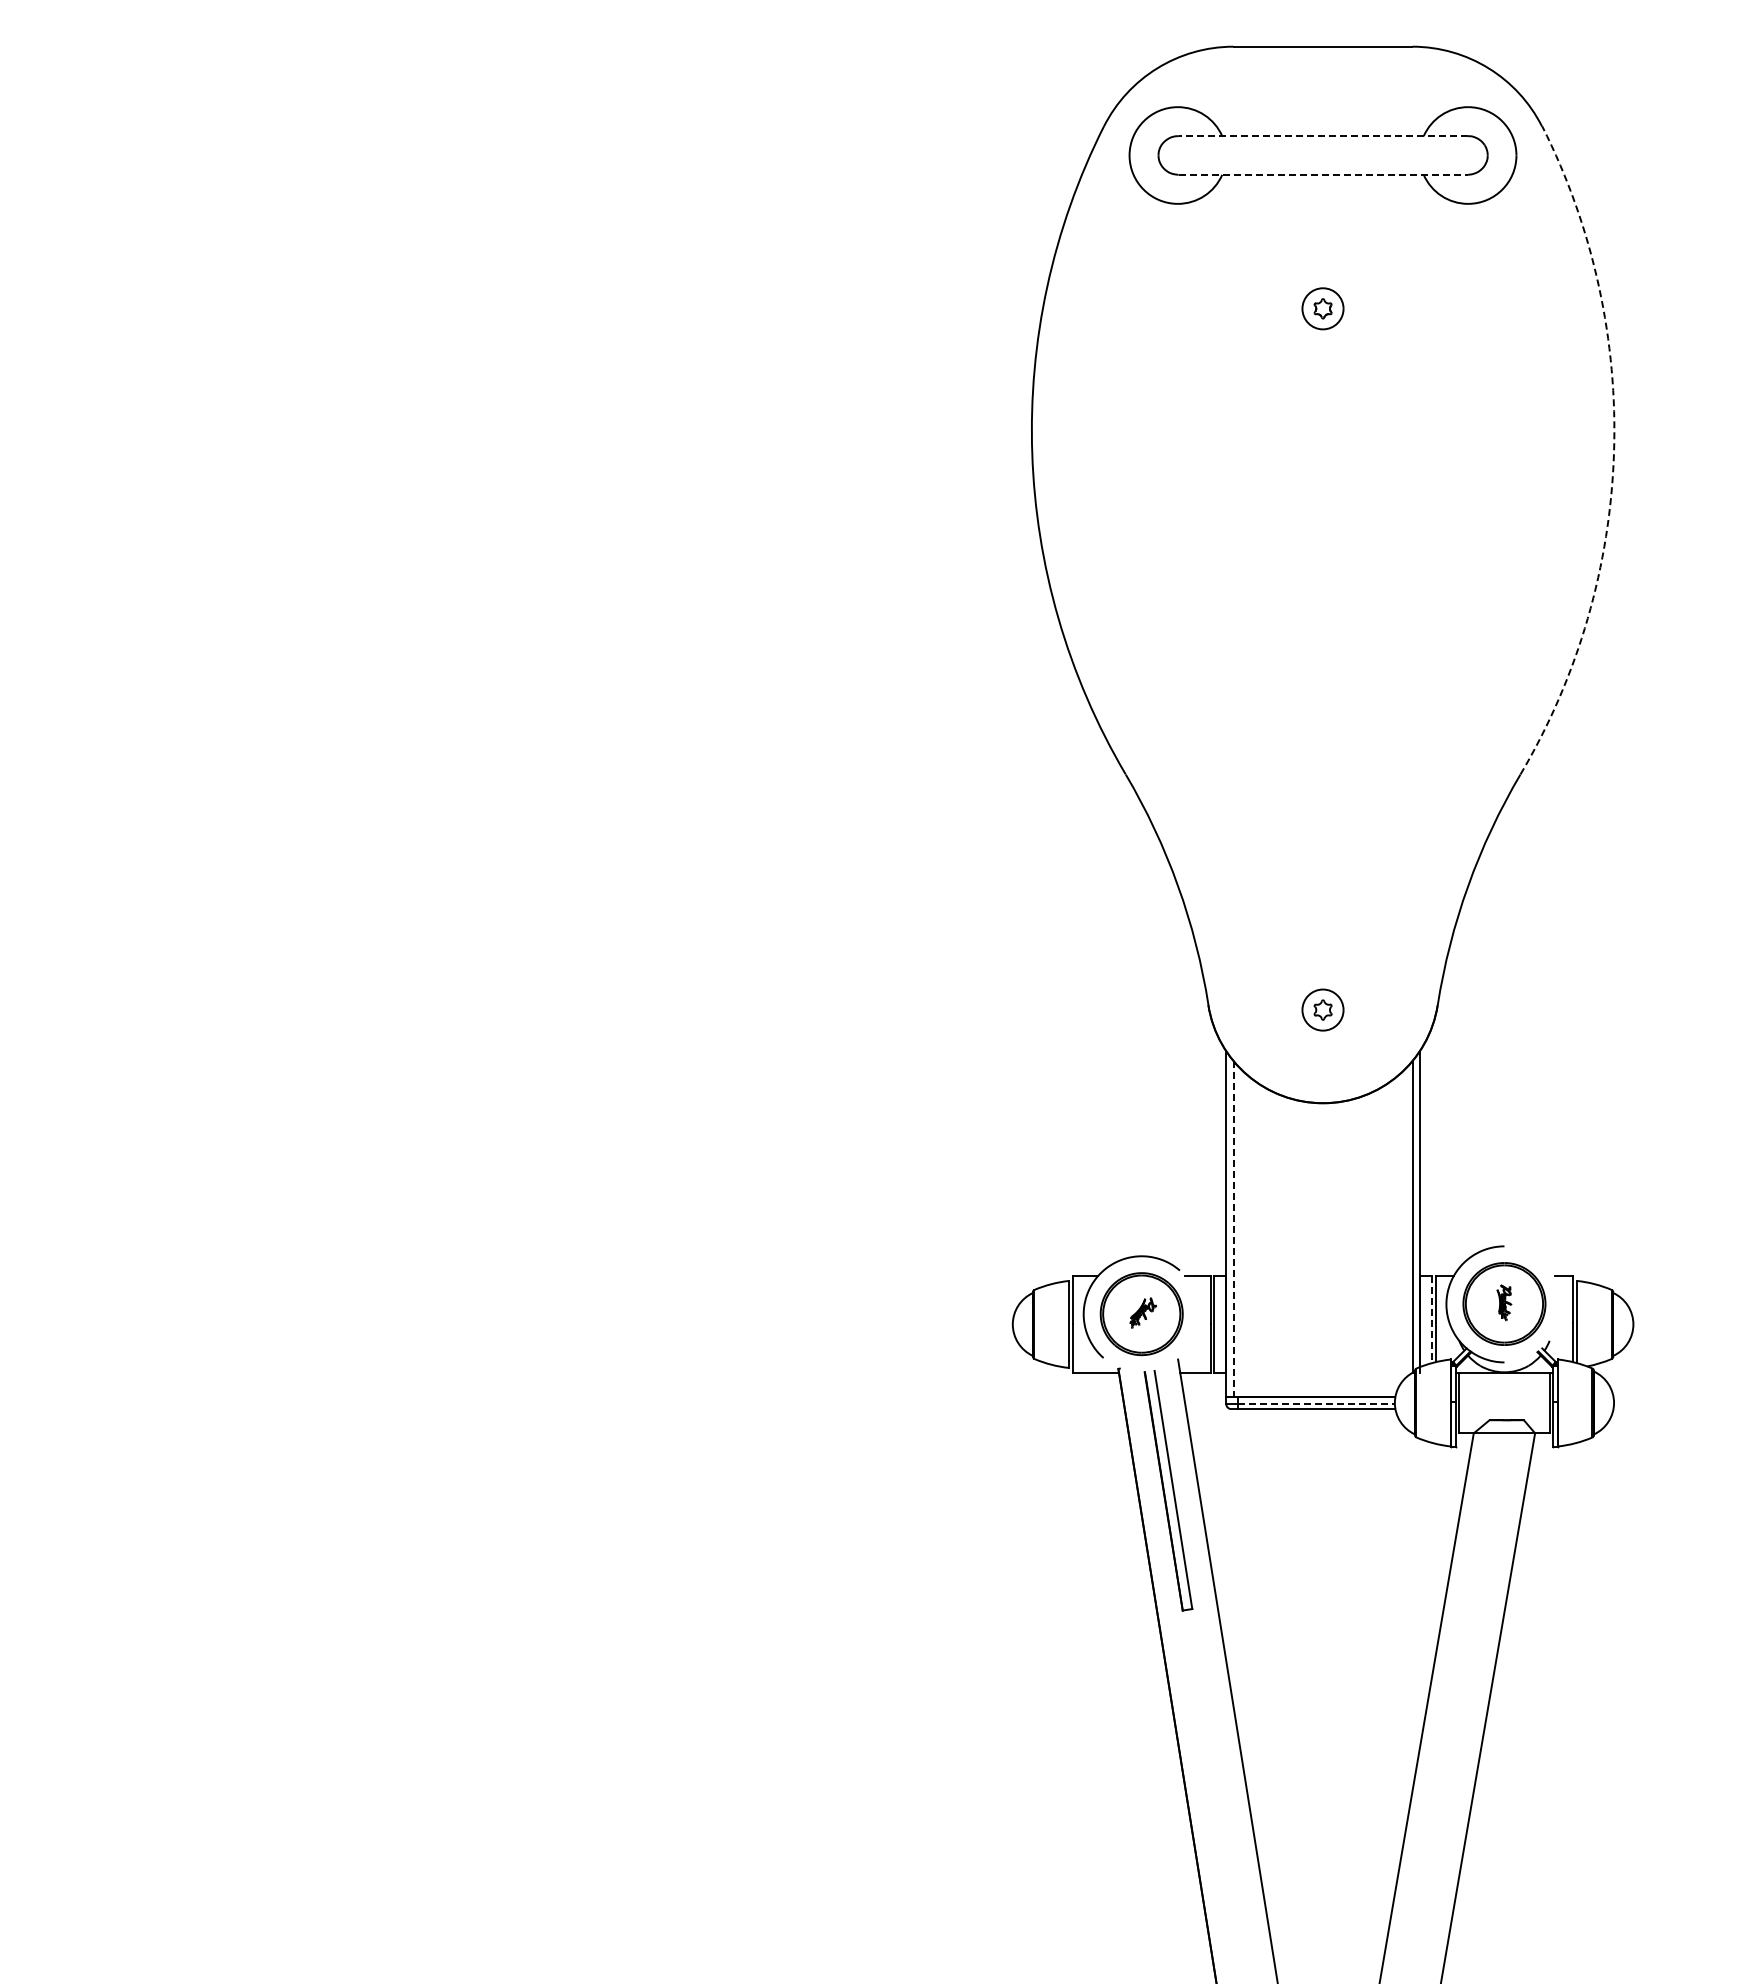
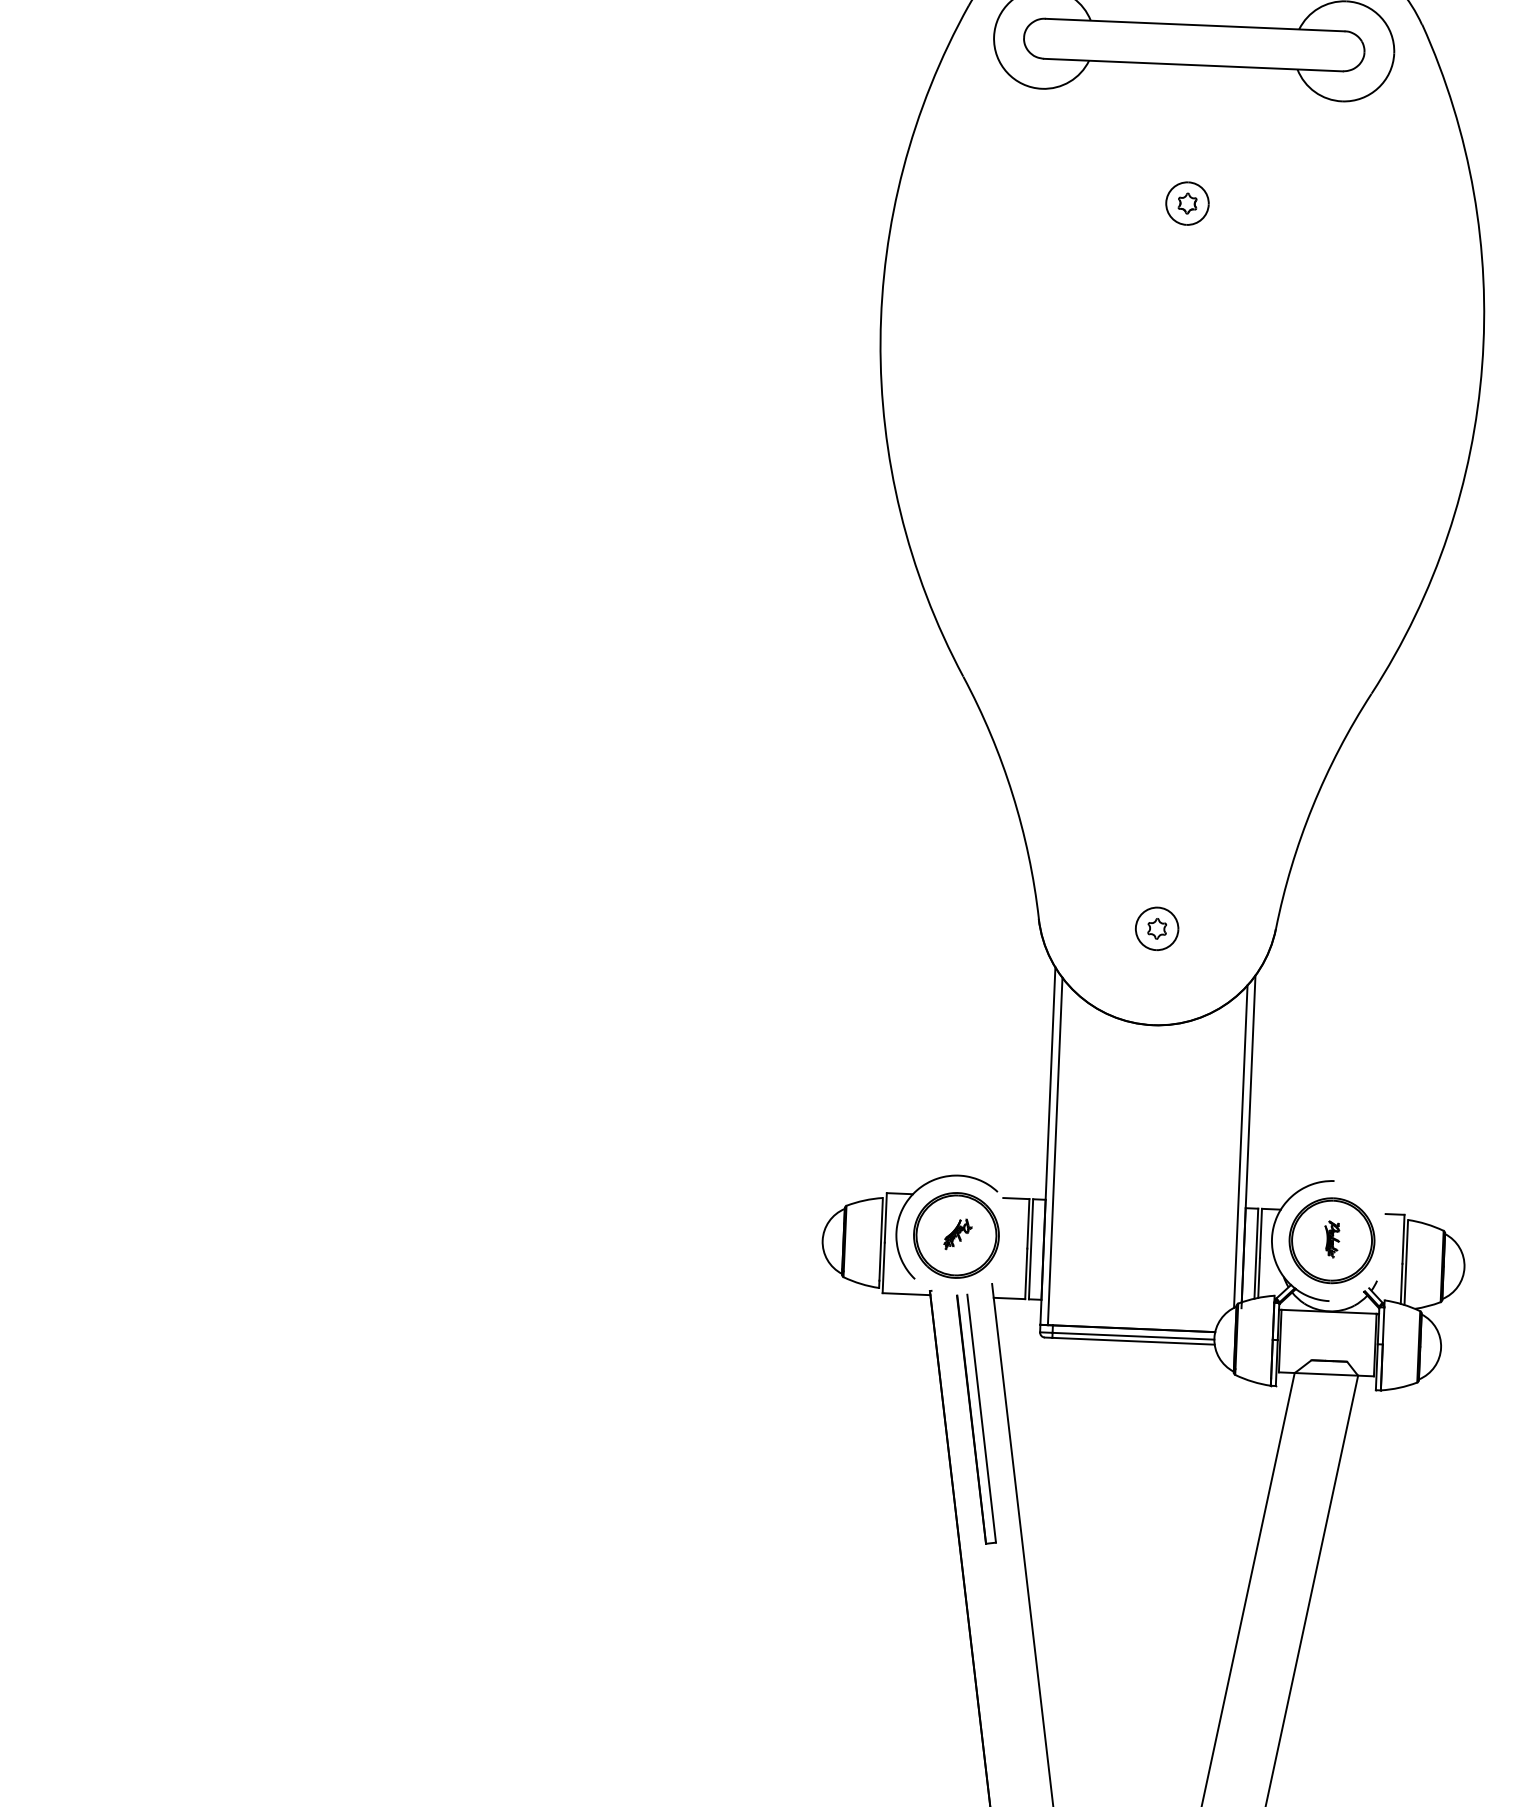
line: (1322, 136) -> (1194, 25), dashed -> solid
line: (1323, 174) -> (1193, 64), dashed -> solid
arc: (1614, 453) -> (1482, 365), dashed -> solid
line: (1233, 1229) -> (1055, 1151), dashed -> solid
line: (1431, 1319) -> (1255, 1253), dashed -> solid
line: (1317, 1404) -> (1134, 1336), dashed -> solid

